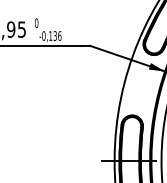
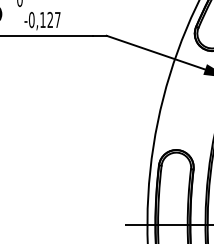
text: (57, 35) -> (54, 19), -0,136 -> -0,127

